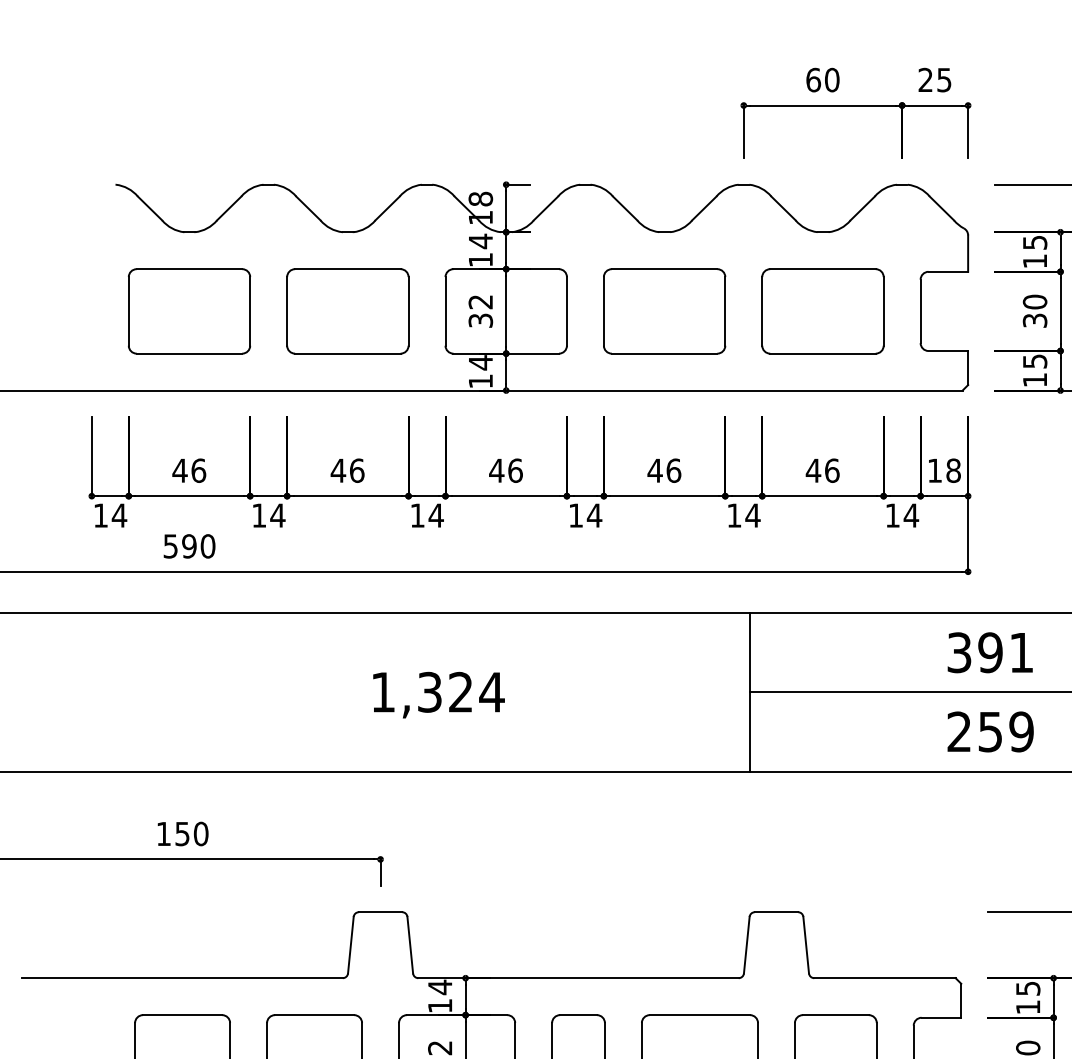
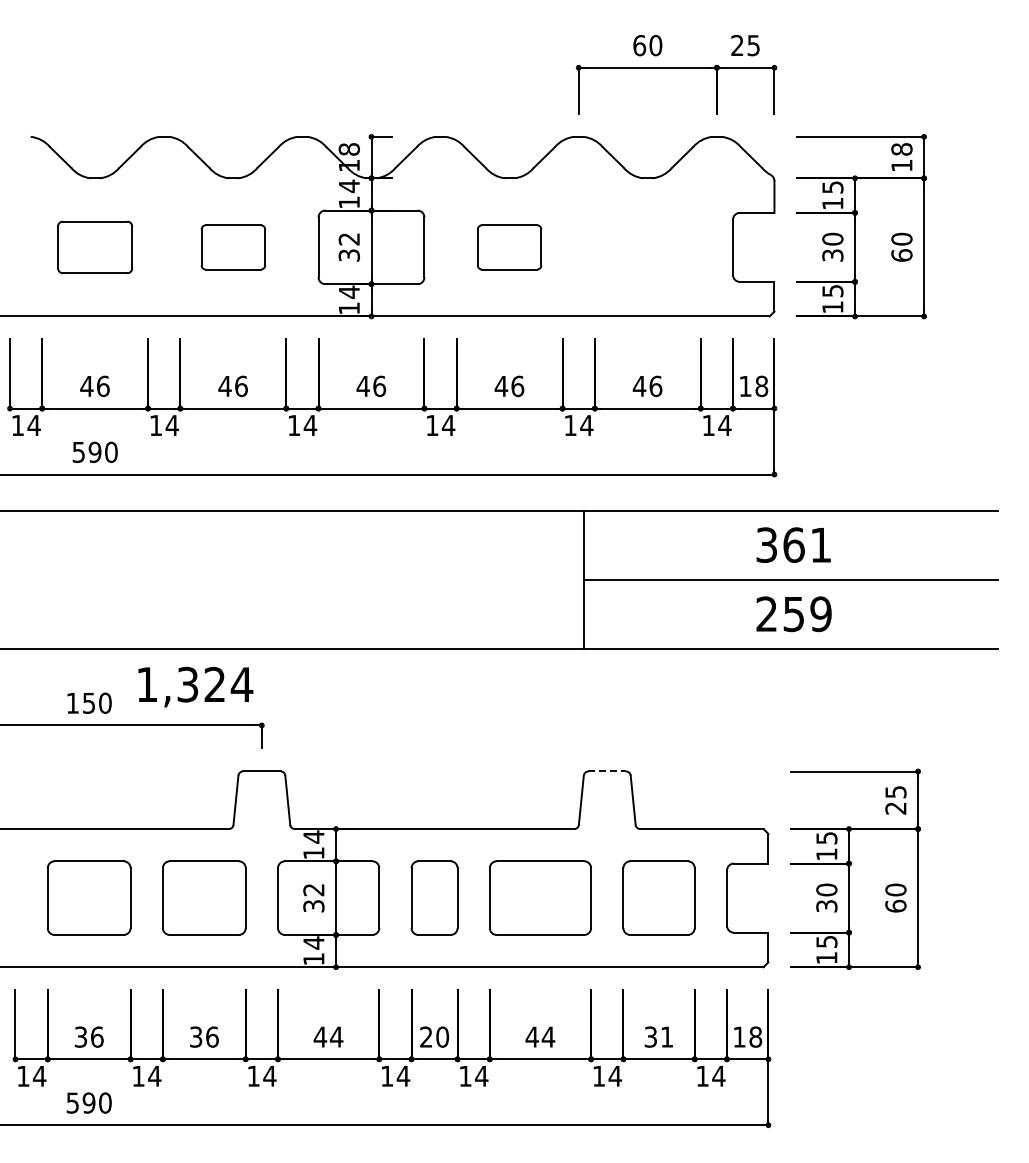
part: (188, 311) -> (94, 247), size x0.7
part: (348, 311) -> (233, 247), size x0.6
part: (664, 311) -> (509, 247), size x0.6
part: (822, 311) -> (647, 247), removed
text: (989, 653) -> (793, 545), 391 -> 361
text: (438, 694) -> (195, 686), moved
line: (776, 912) -> (607, 771), solid -> dashed

